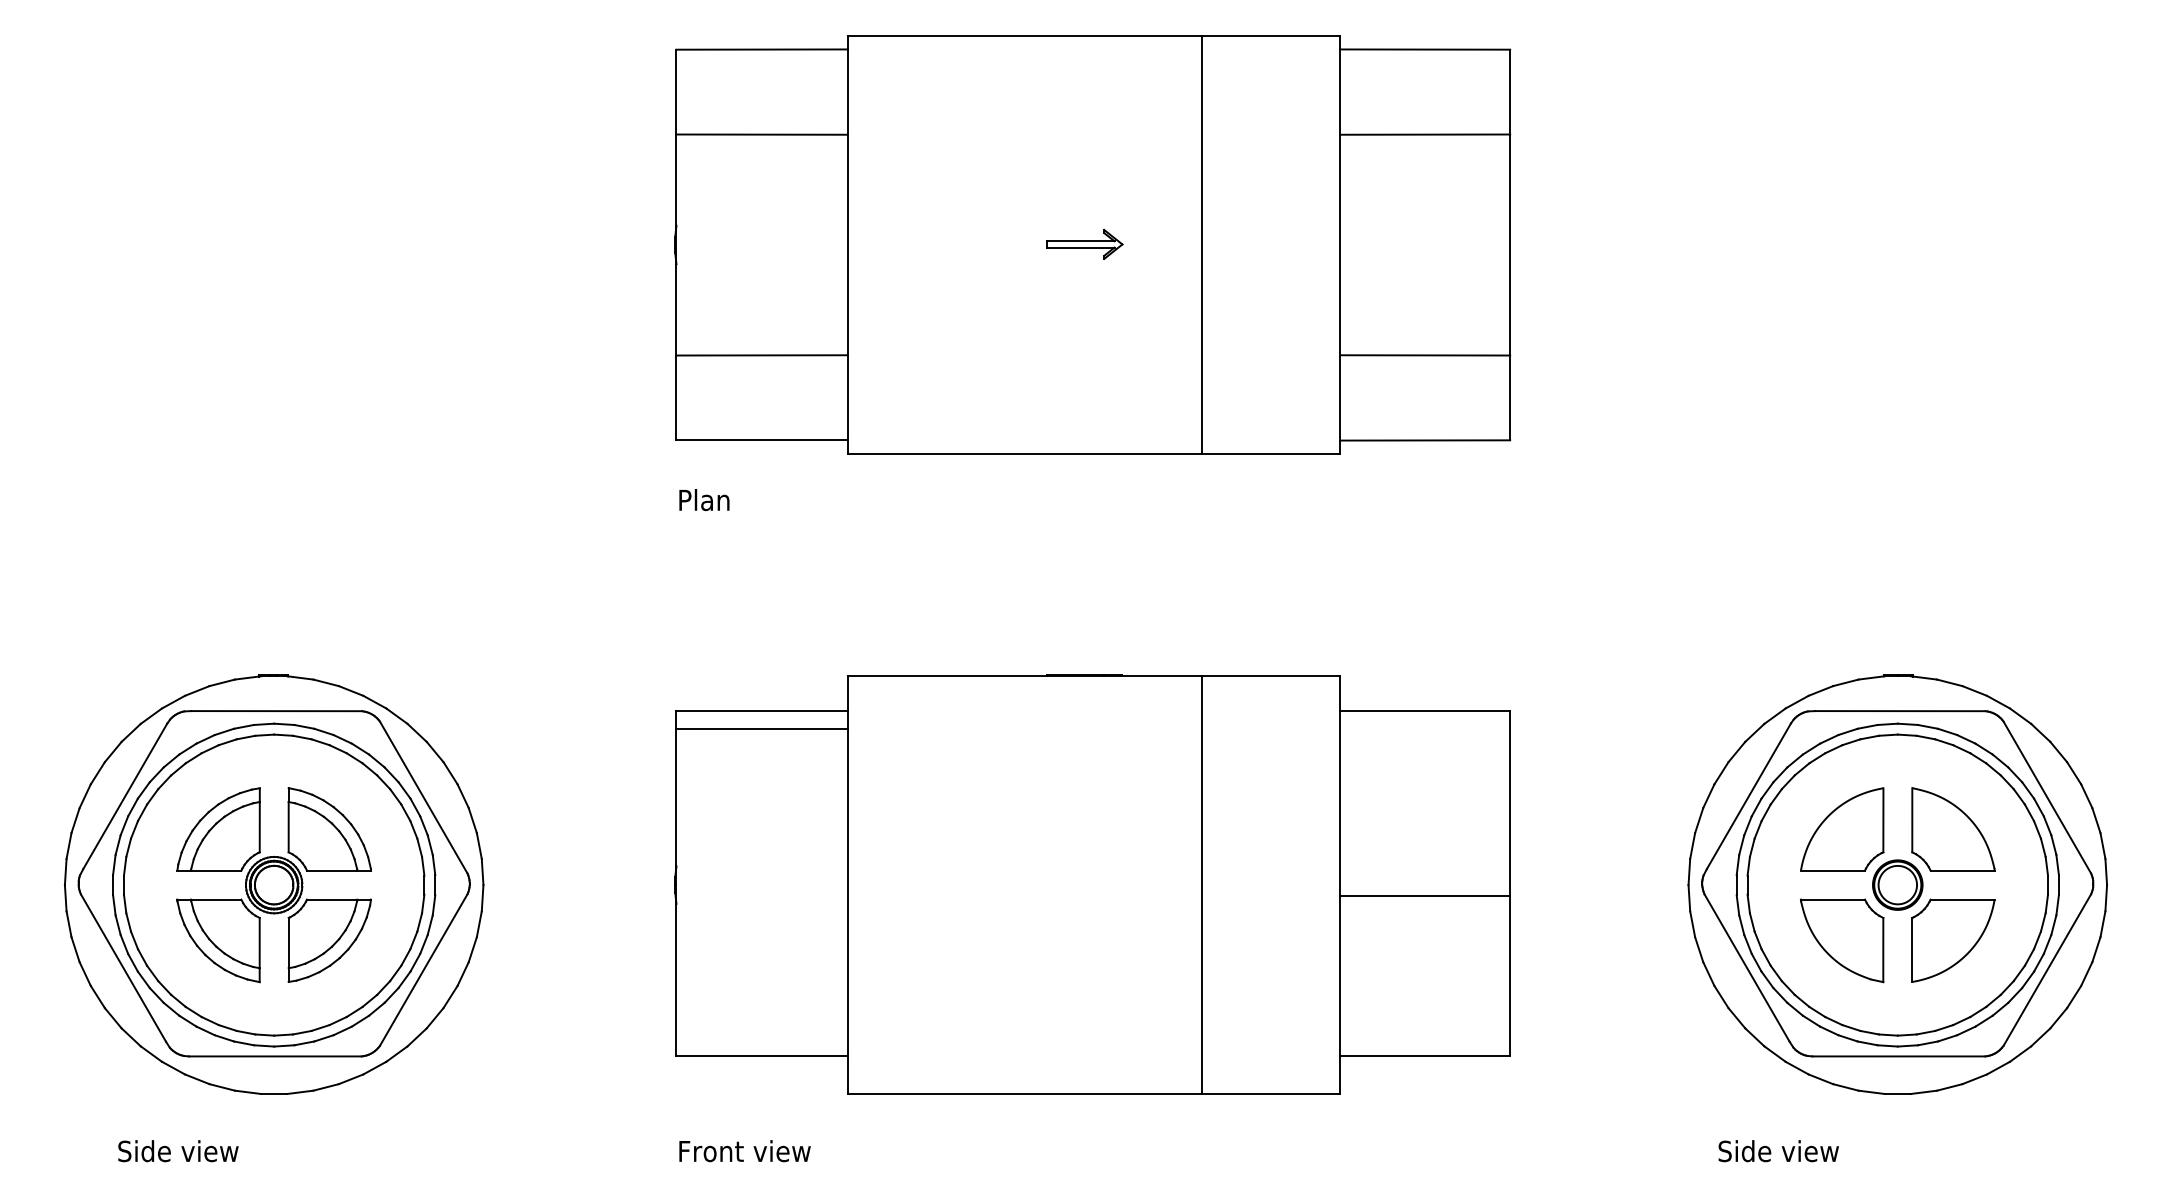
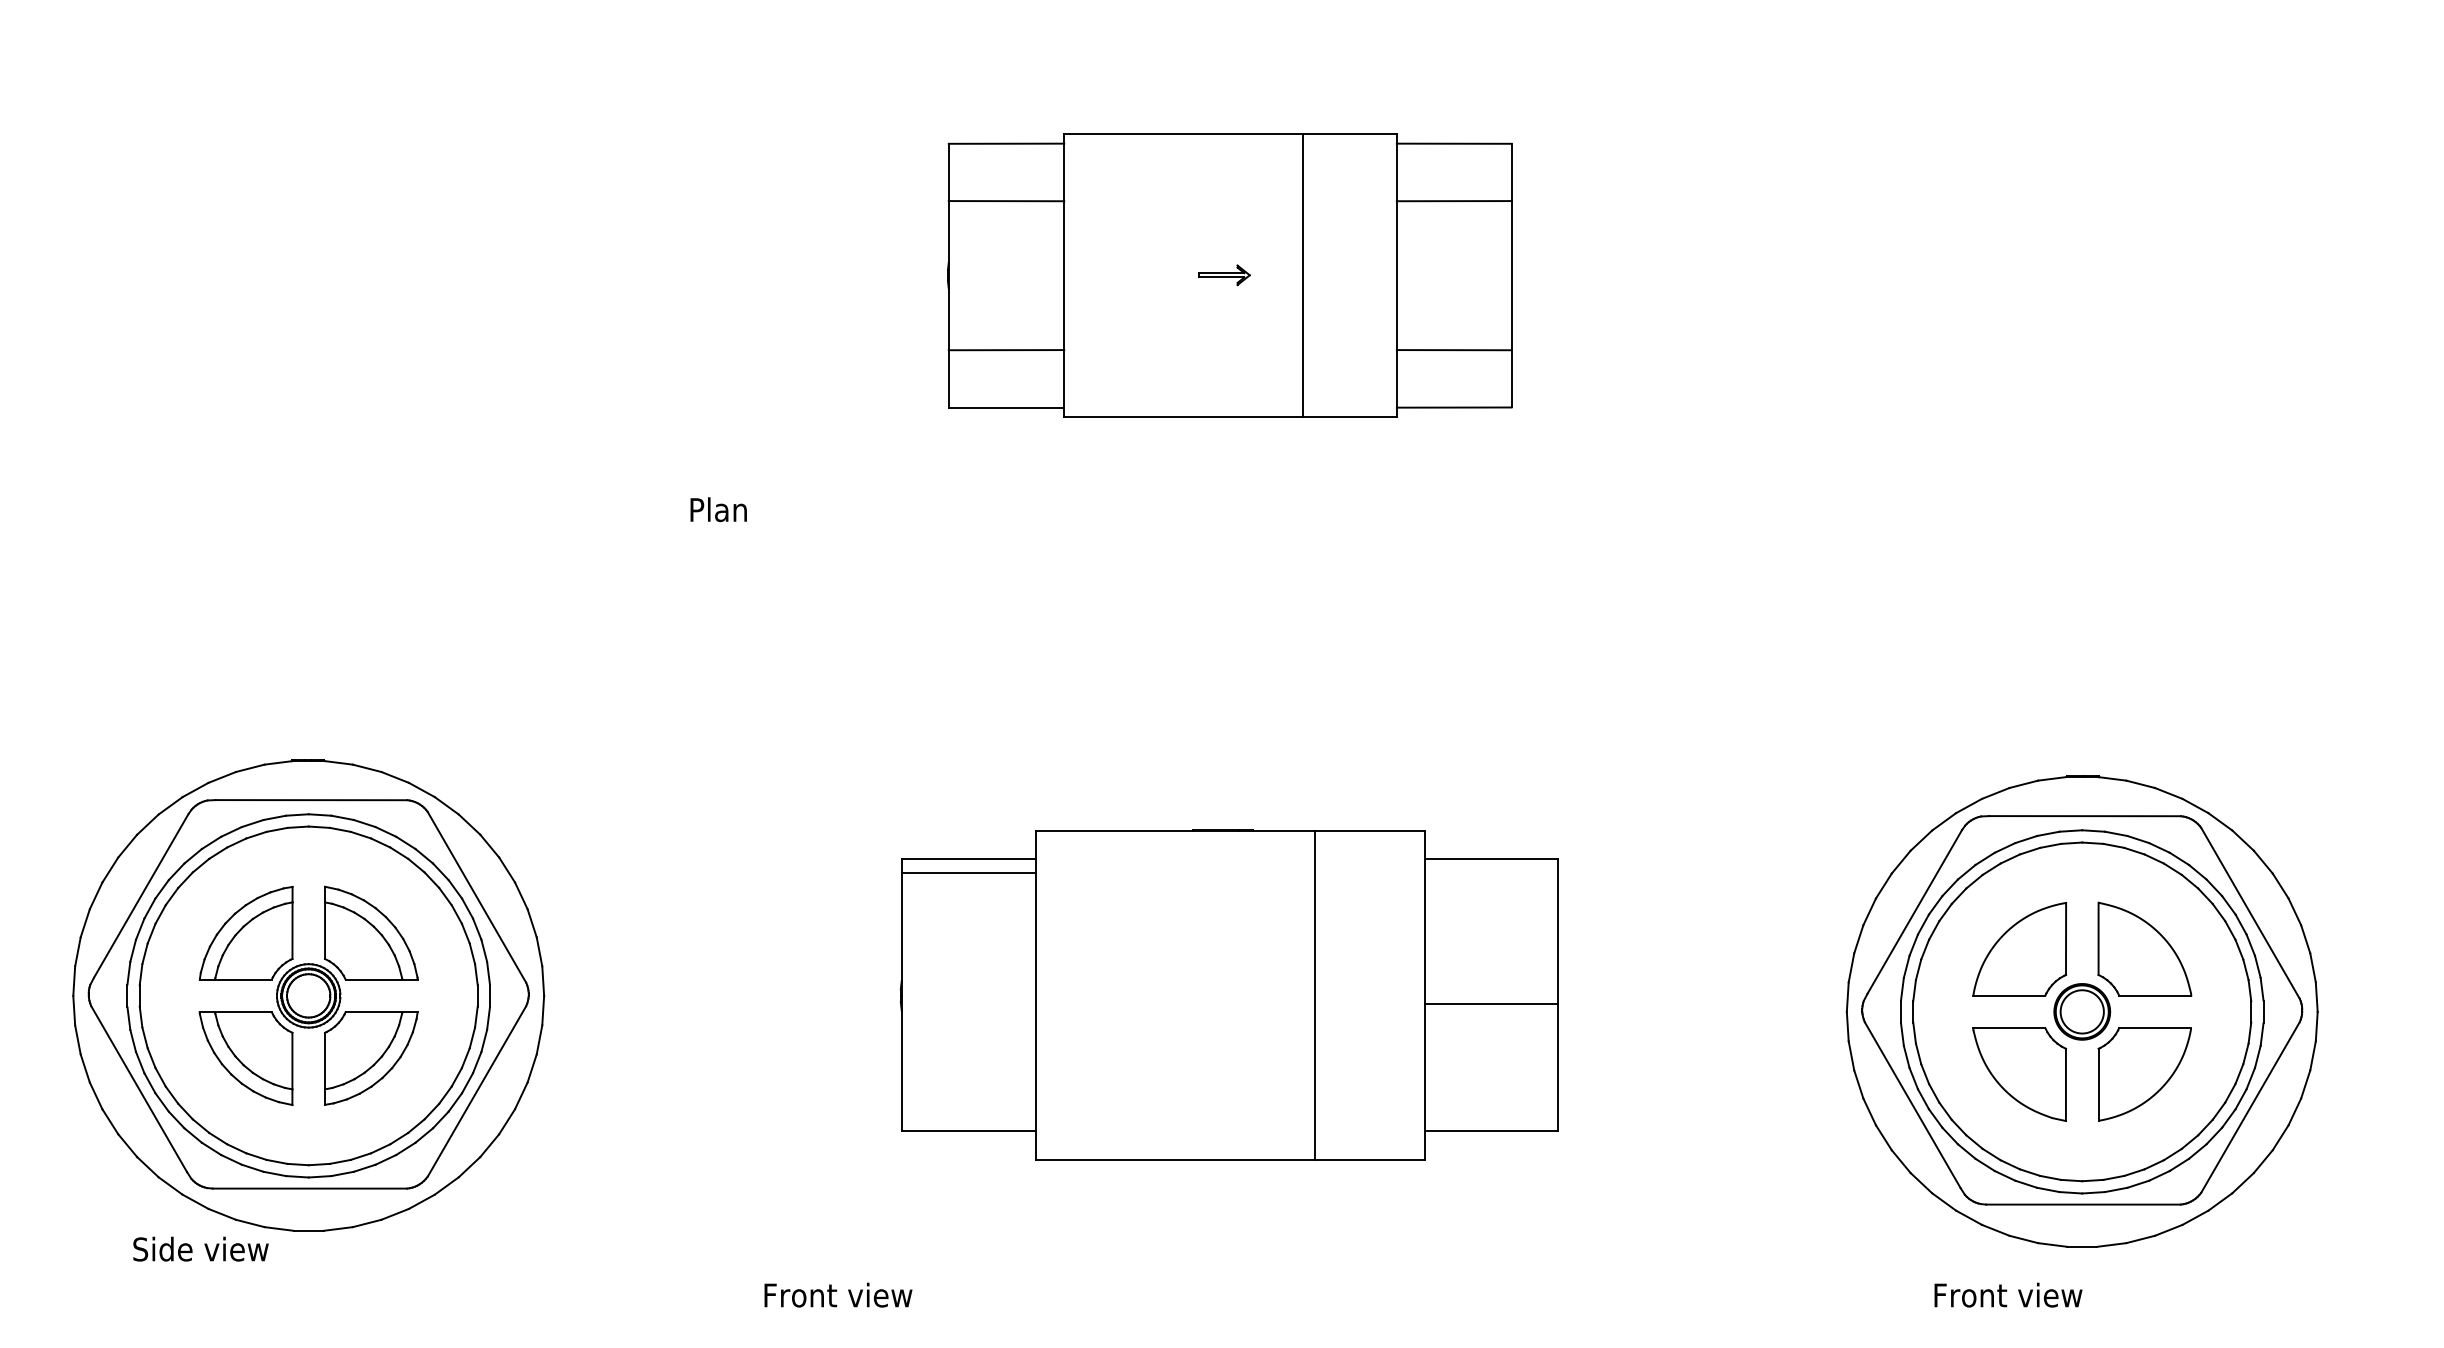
part: (1092, 244) -> (1229, 275), size x0.6
text: (704, 499) -> (718, 509), moved
part: (1092, 884) -> (1229, 995), size x0.7
part: (1897, 884) -> (2081, 1011), moved
text: (177, 1150) -> (200, 1248), moved
text: (1784, 1150) -> (2007, 1294), Side view -> Front view

